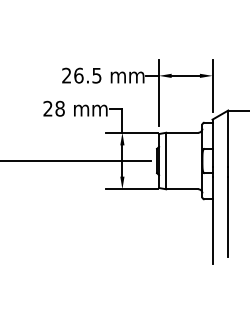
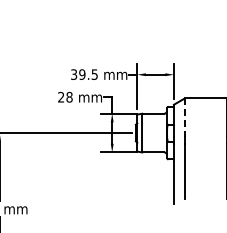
text: (73, 75) -> (78, 74), 26.5 -> 39.5
line: (227, 139) -> (184, 118), solid -> dashed

